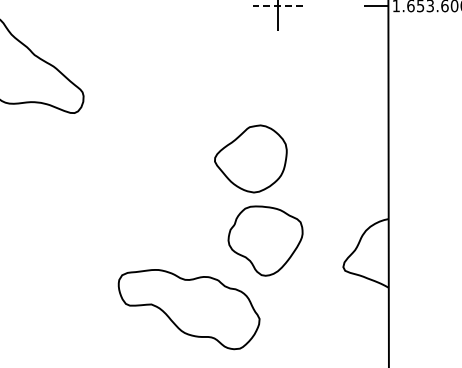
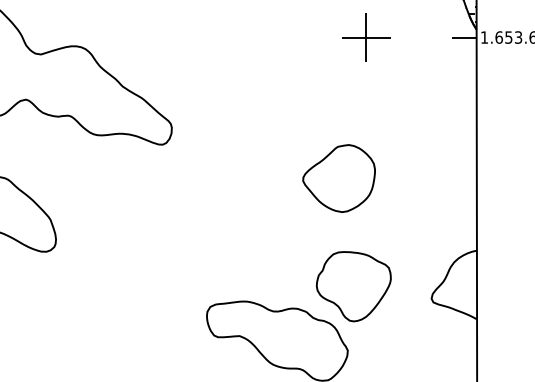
line: (278, 5) -> (366, 37), dashed -> solid
part: (250, 158) -> (338, 178), moved
part: (265, 240) -> (353, 286), moved

